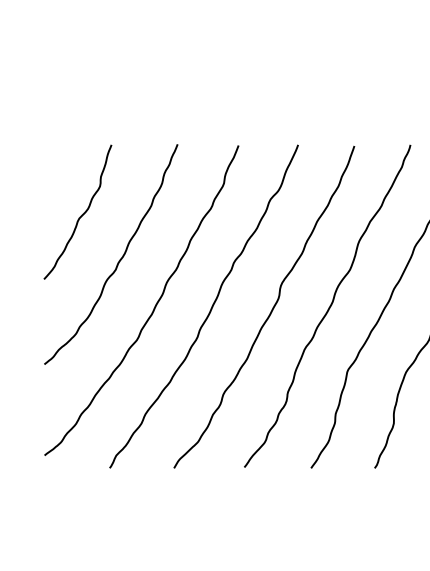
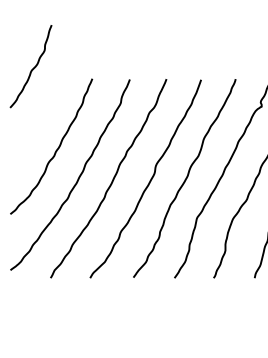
curve: (80, 215) -> (32, 68), moved

